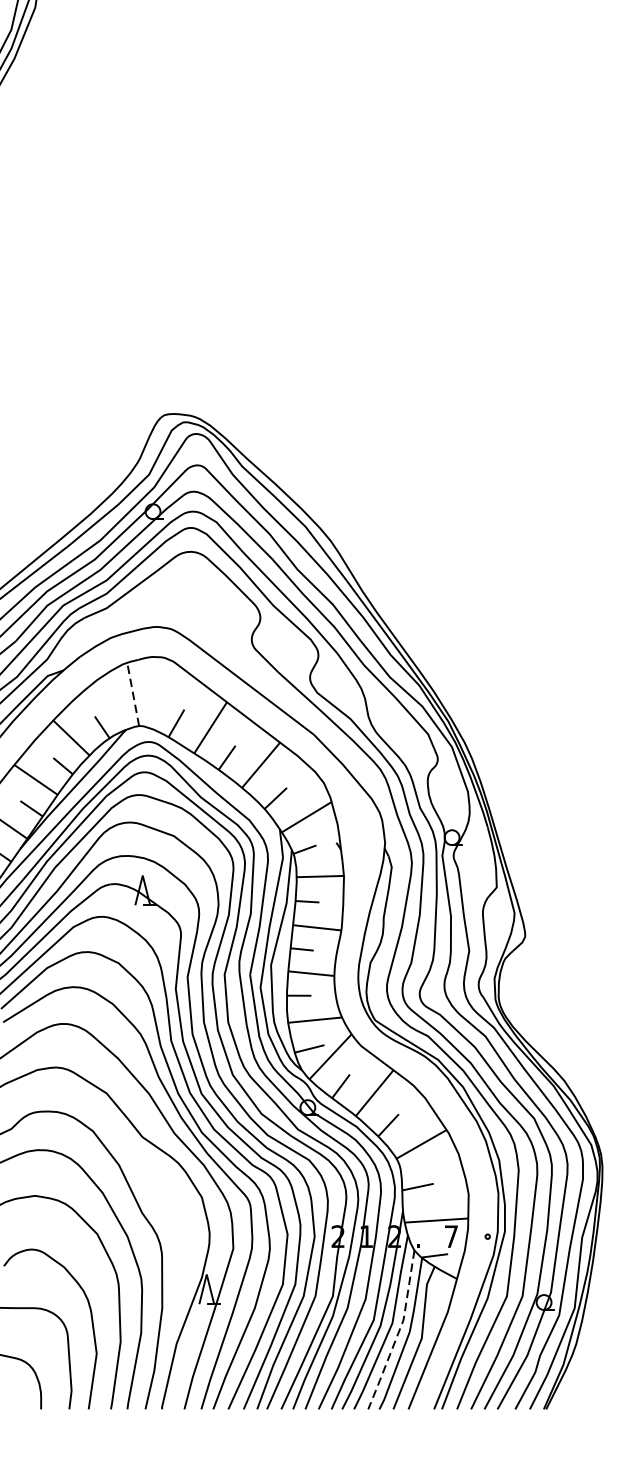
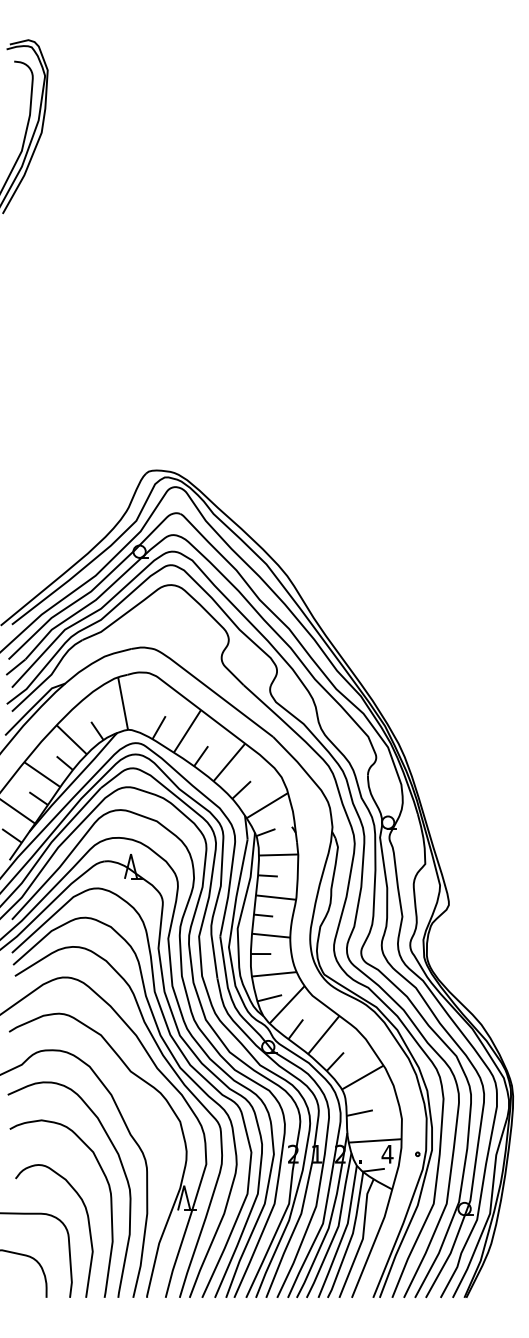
line: (133, 694) -> (123, 703), dashed -> solid
text: (451, 1236) -> (387, 1154), 7 -> 4
line: (398, 1331) -> (343, 1233), dashed -> solid

